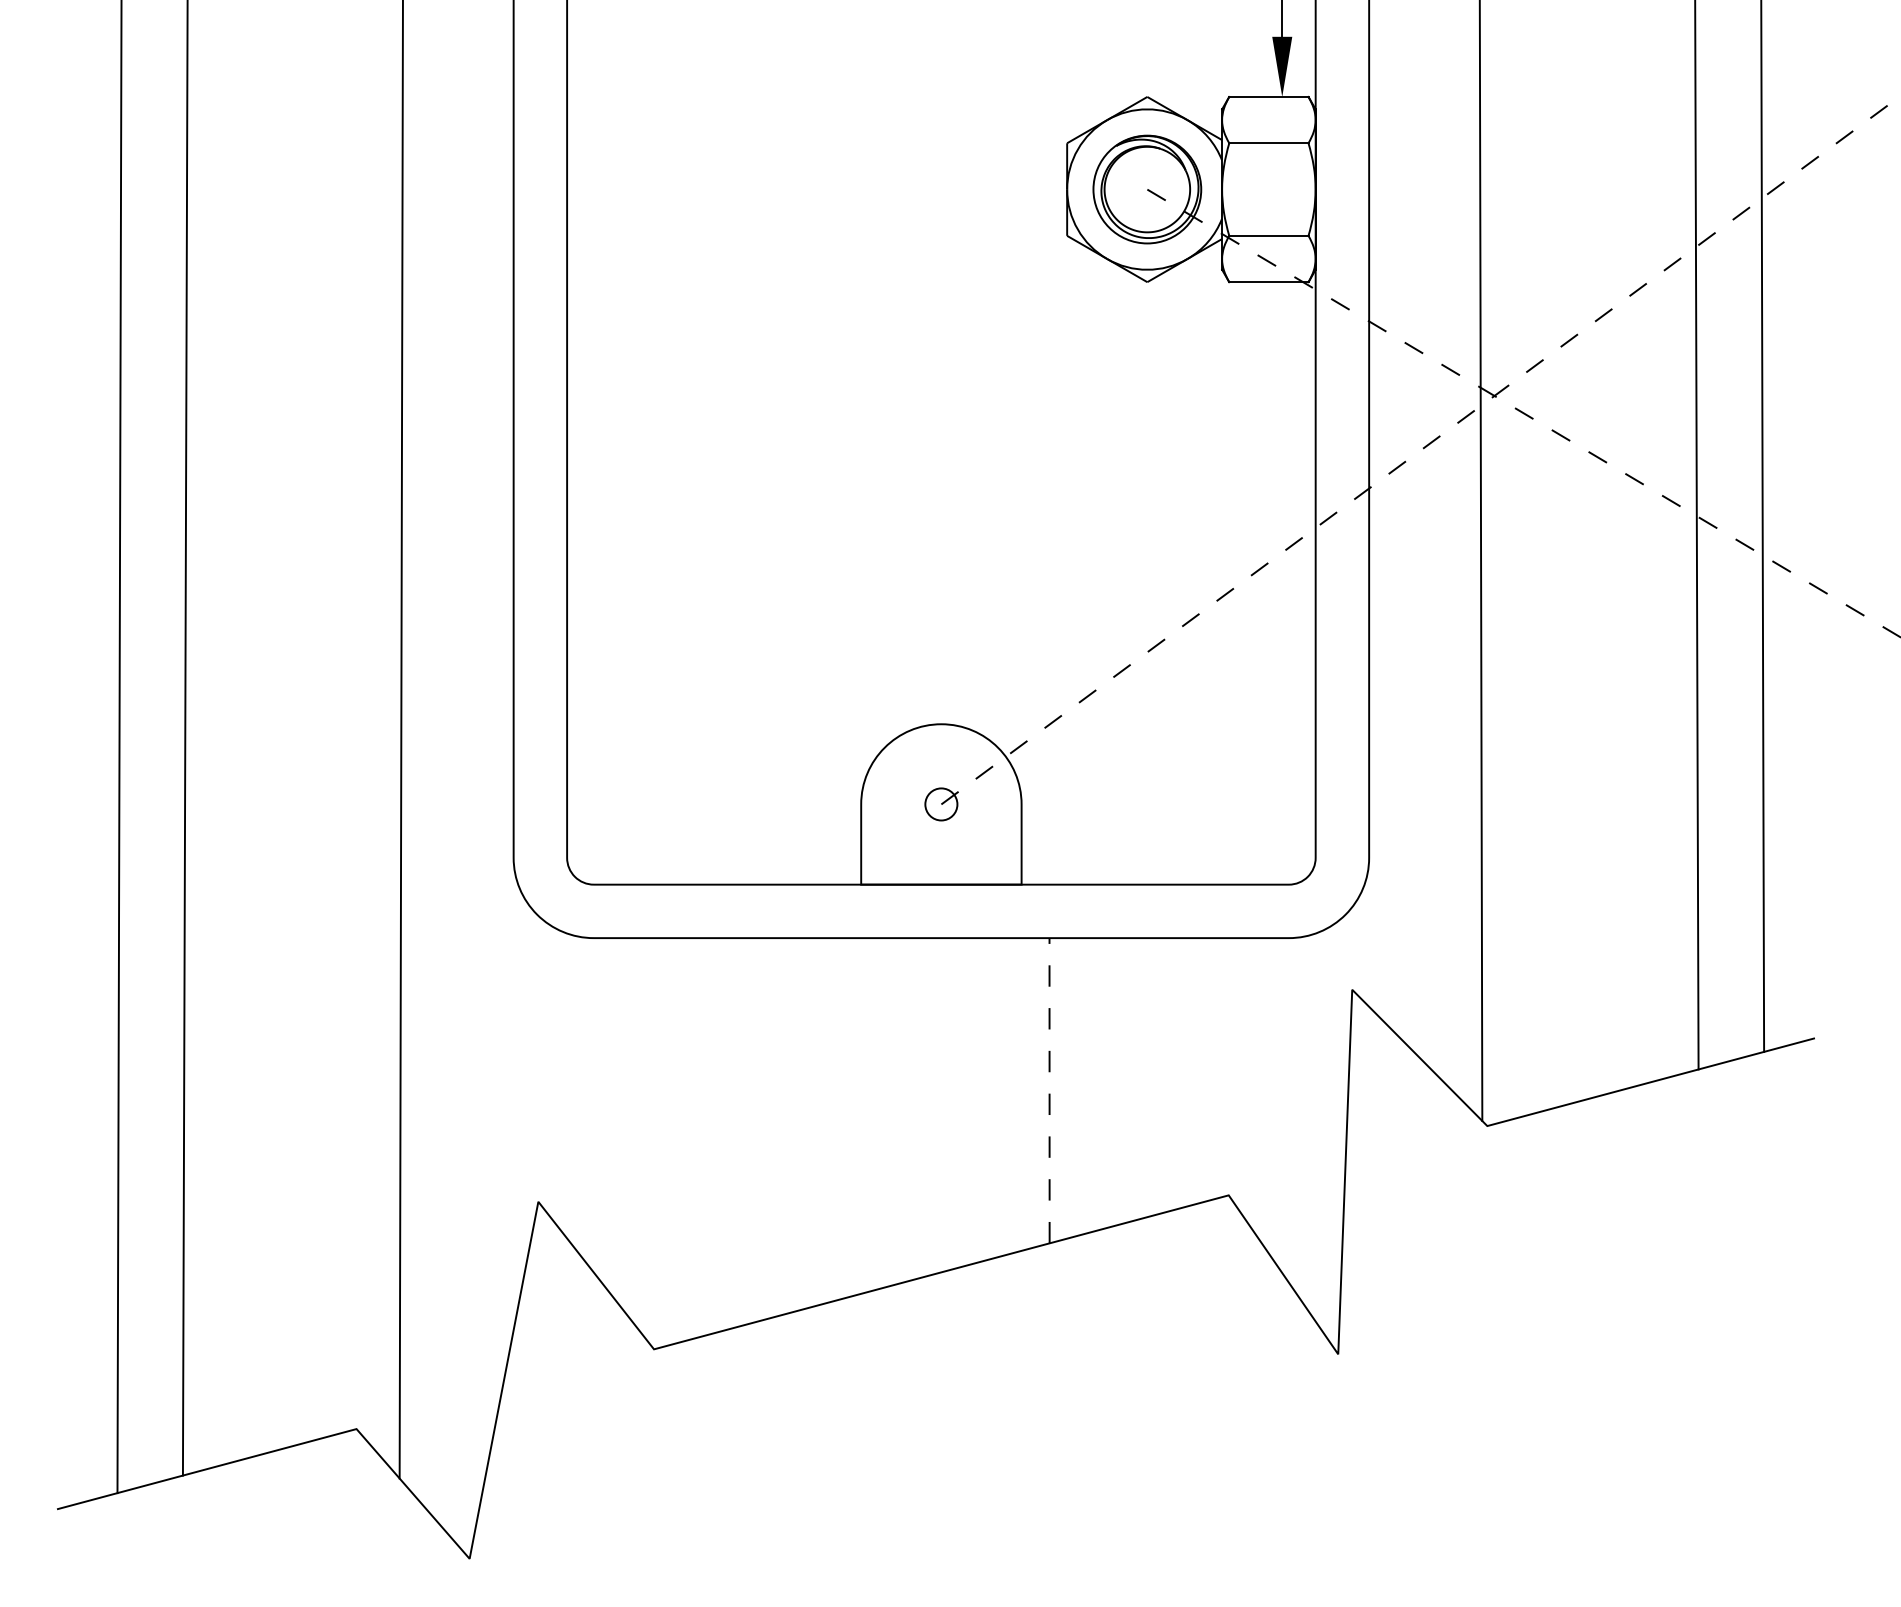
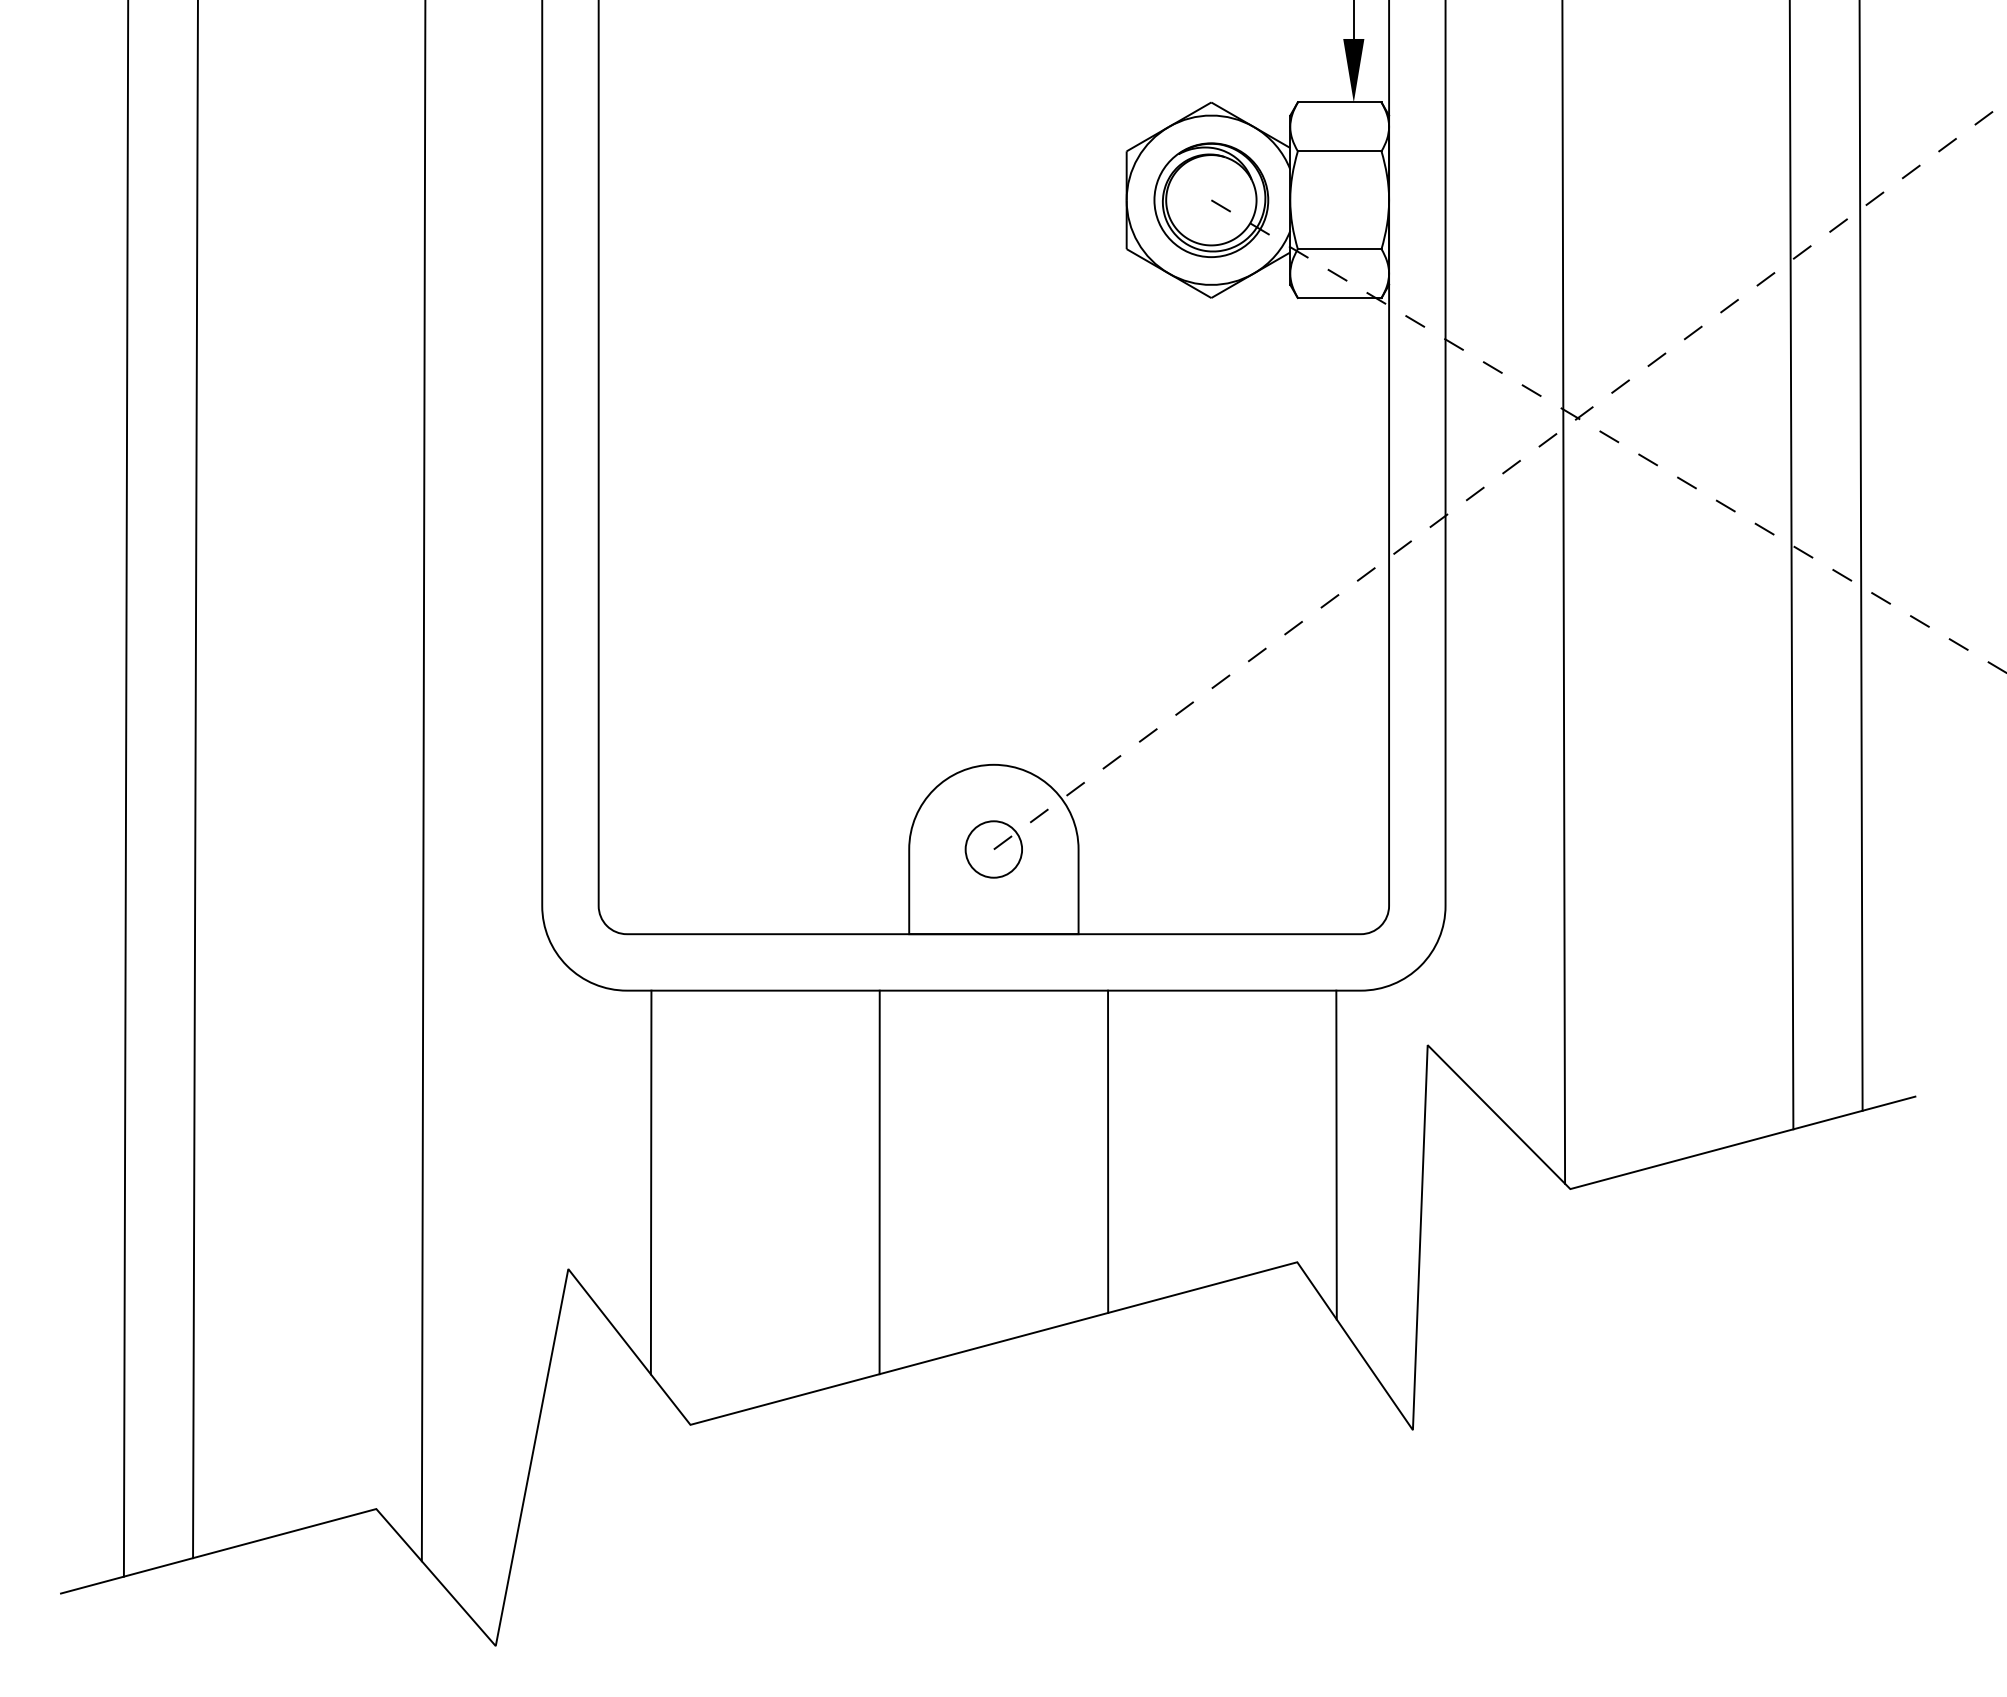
circle: (941, 804) -> (993, 849), size x1.67
line: (1049, 1090) -> (1108, 1151), dashed -> solid
line: (1265, 1093) -> (1336, 1154), added
line: (616, 1119) -> (650, 1182), added
line: (833, 1119) -> (879, 1182), added

